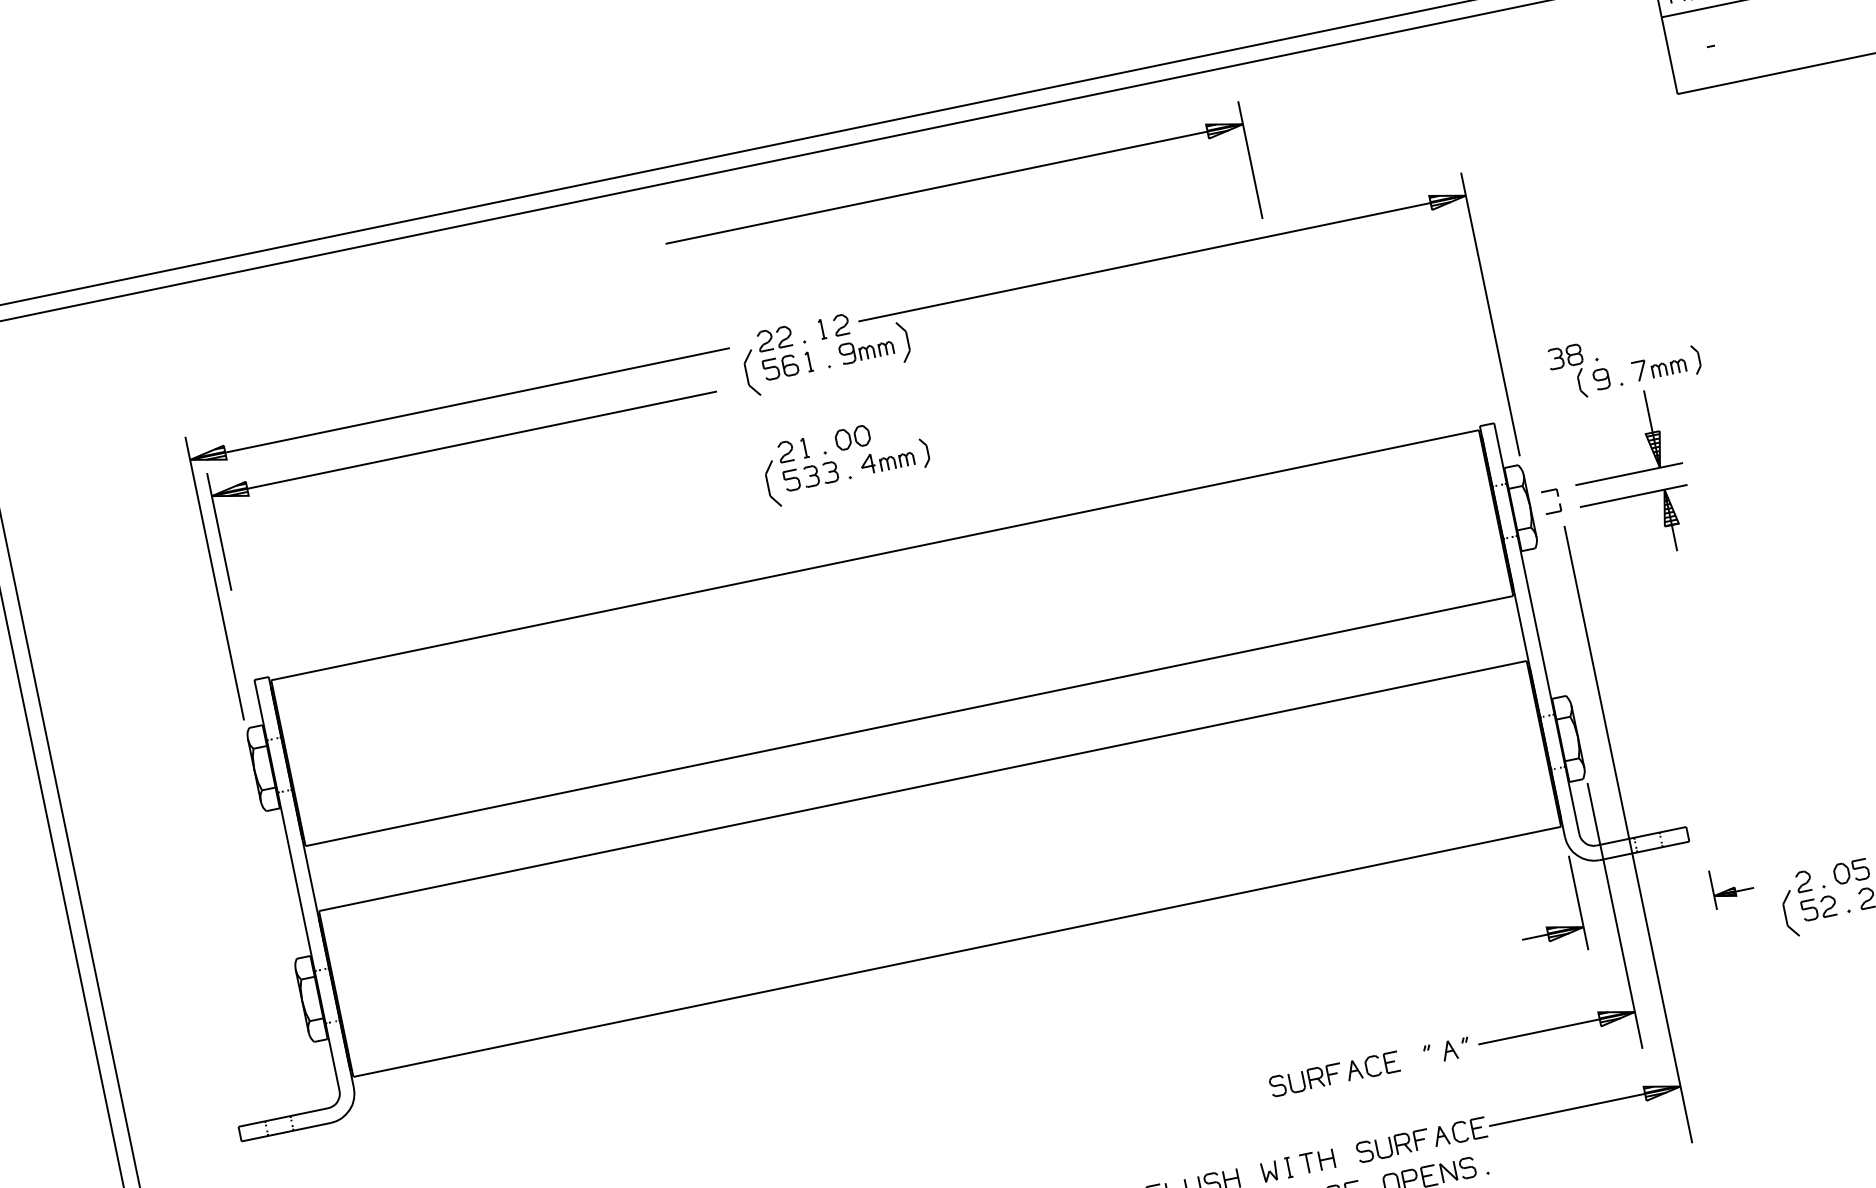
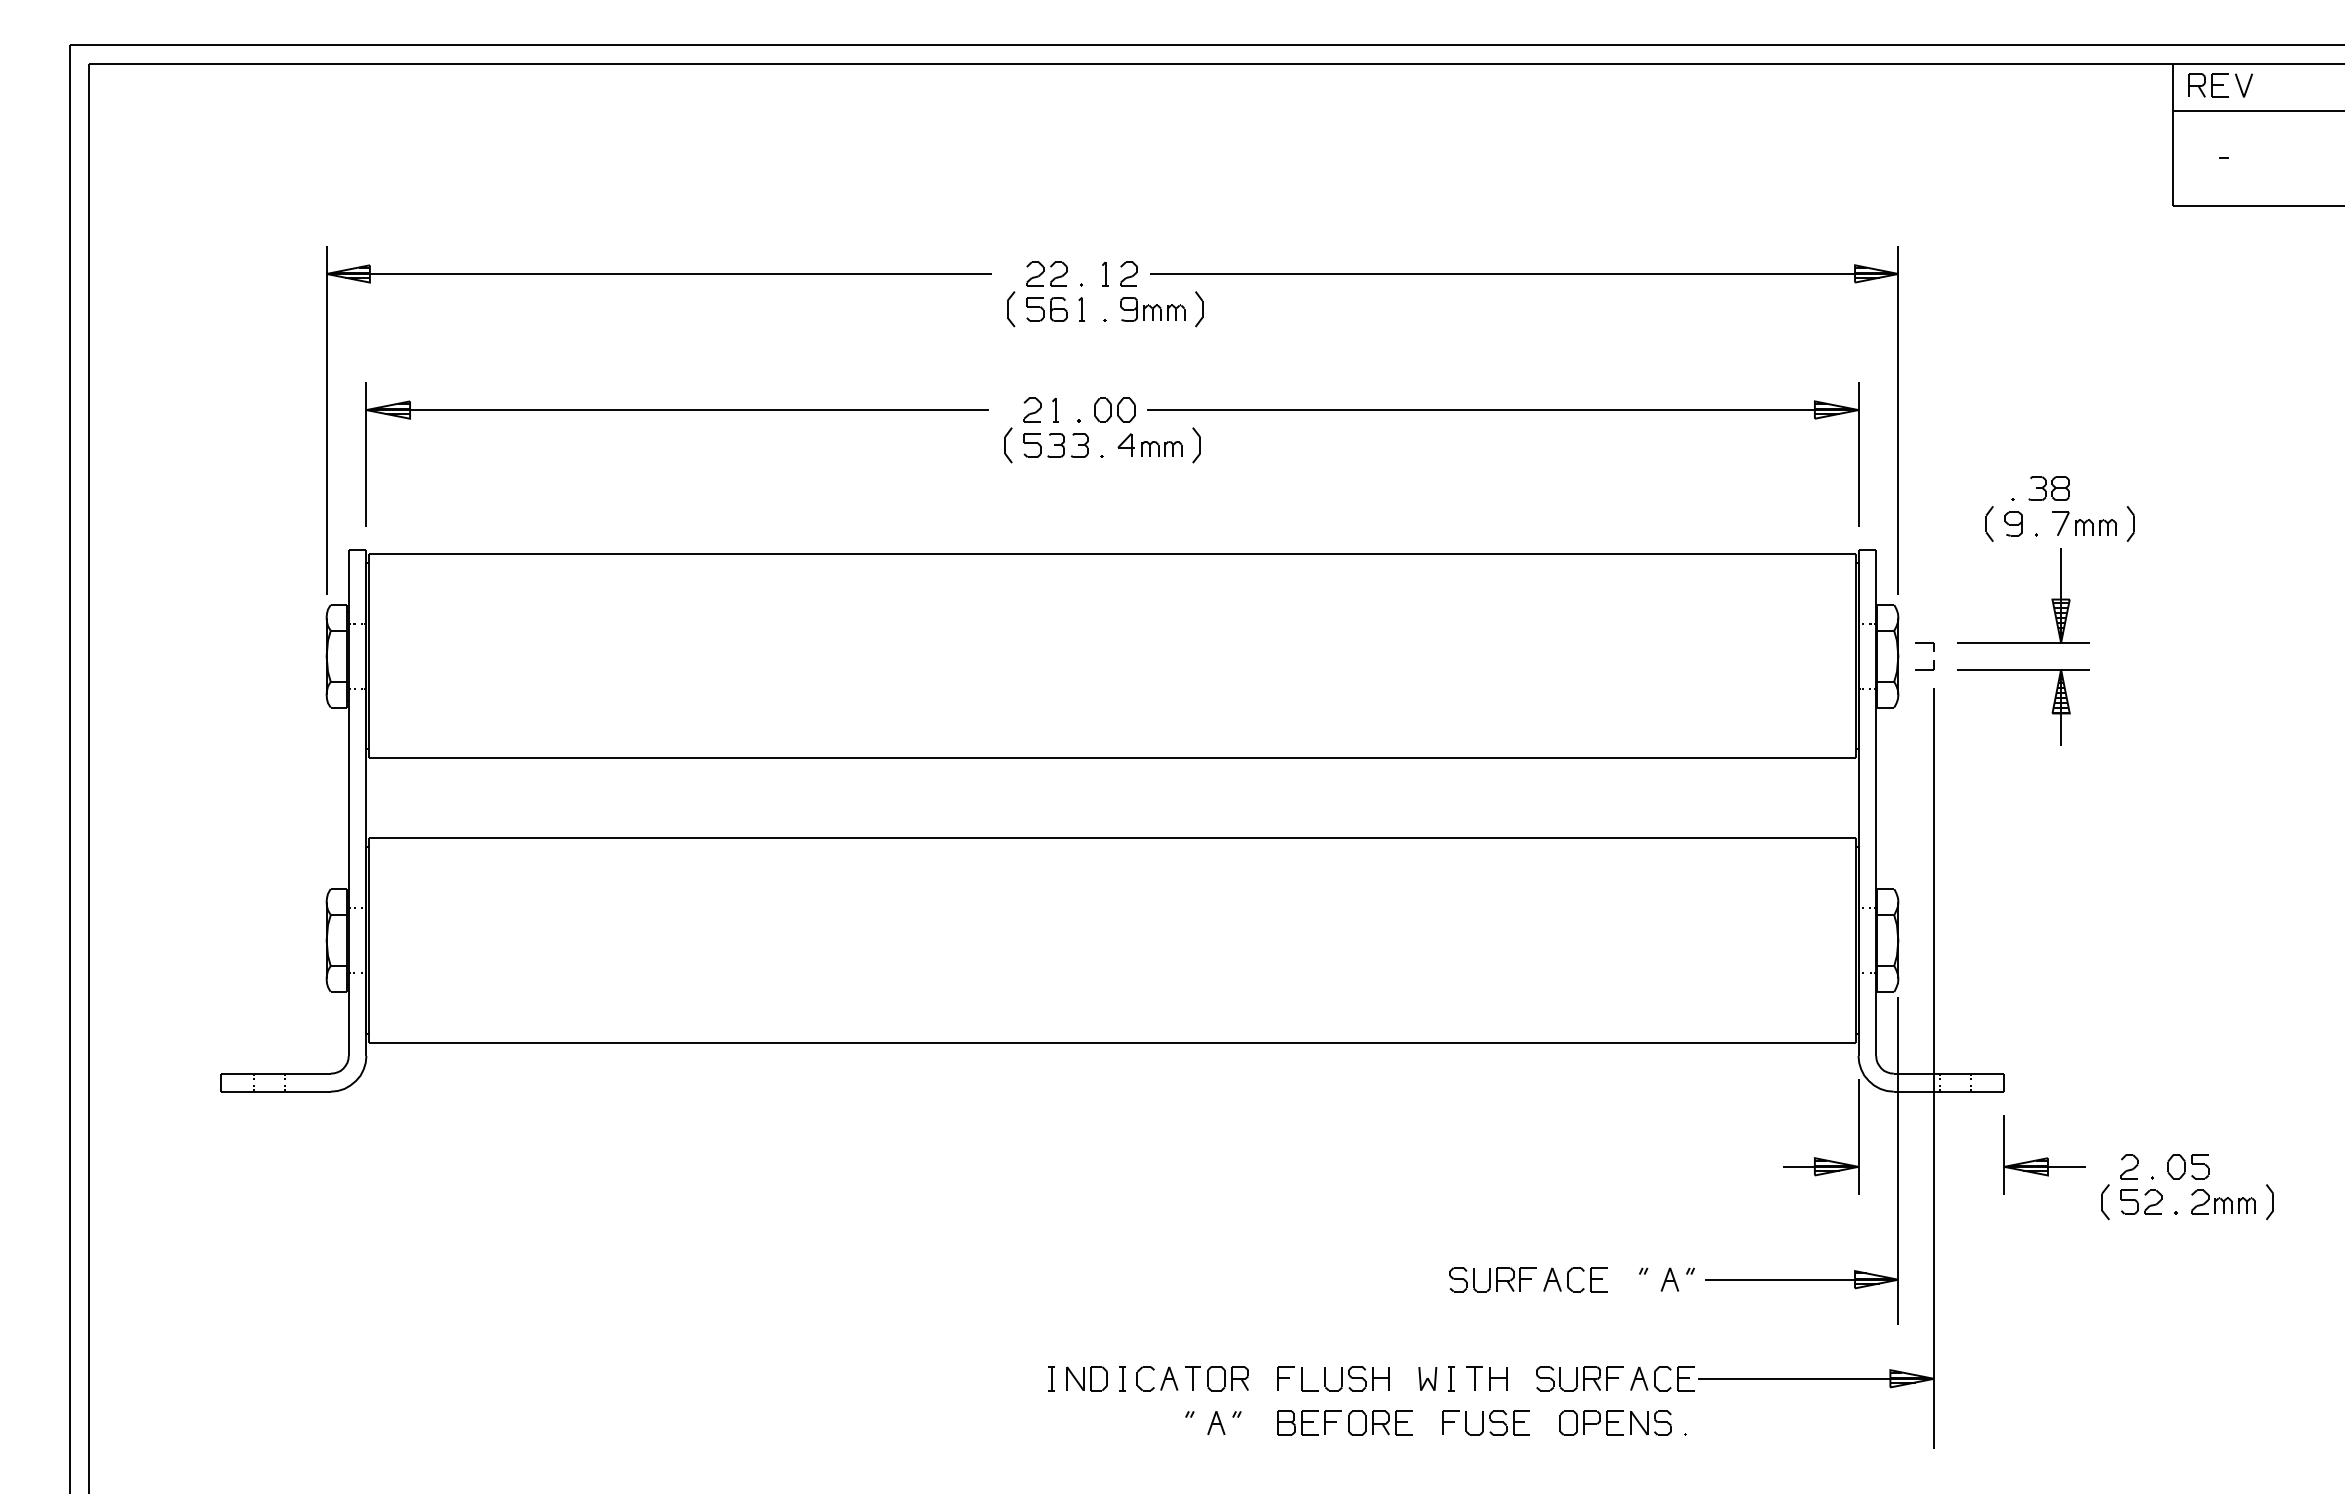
part: (954, 184) -> (1503, 410), moved
part: (904, 342) -> (1199, 309), size x0.71
part: (1564, 356) -> (2048, 488), moved
part: (752, 373) -> (1011, 309), size x0.62
part: (463, 444) -> (676, 410), moved
part: (772, 484) -> (1008, 445), size x0.62
part: (1732, 885) -> (2044, 1154), size x1.67
part: (1790, 914) -> (2105, 1202), size x0.62

